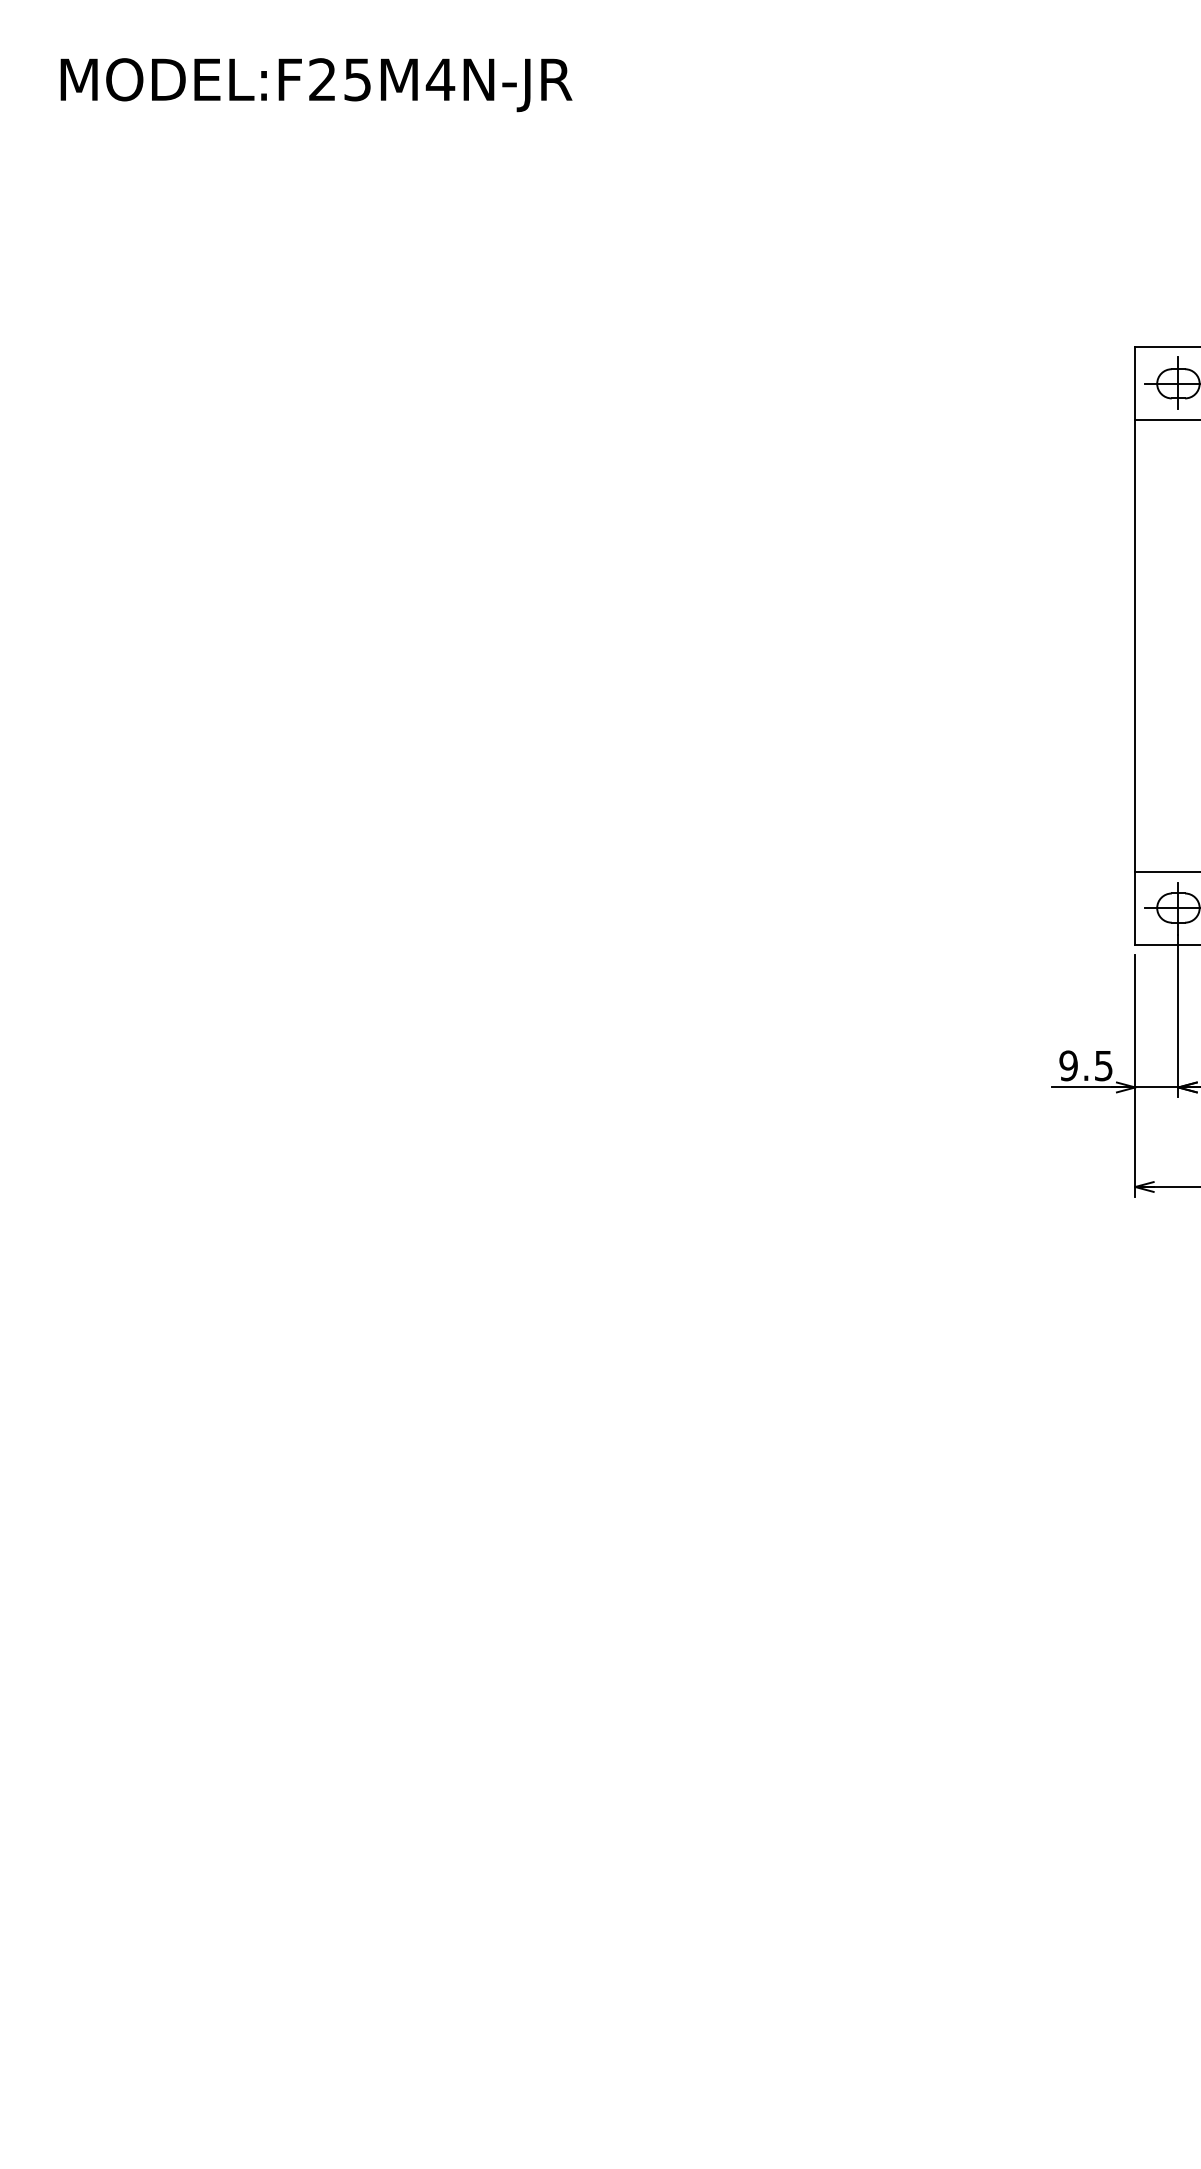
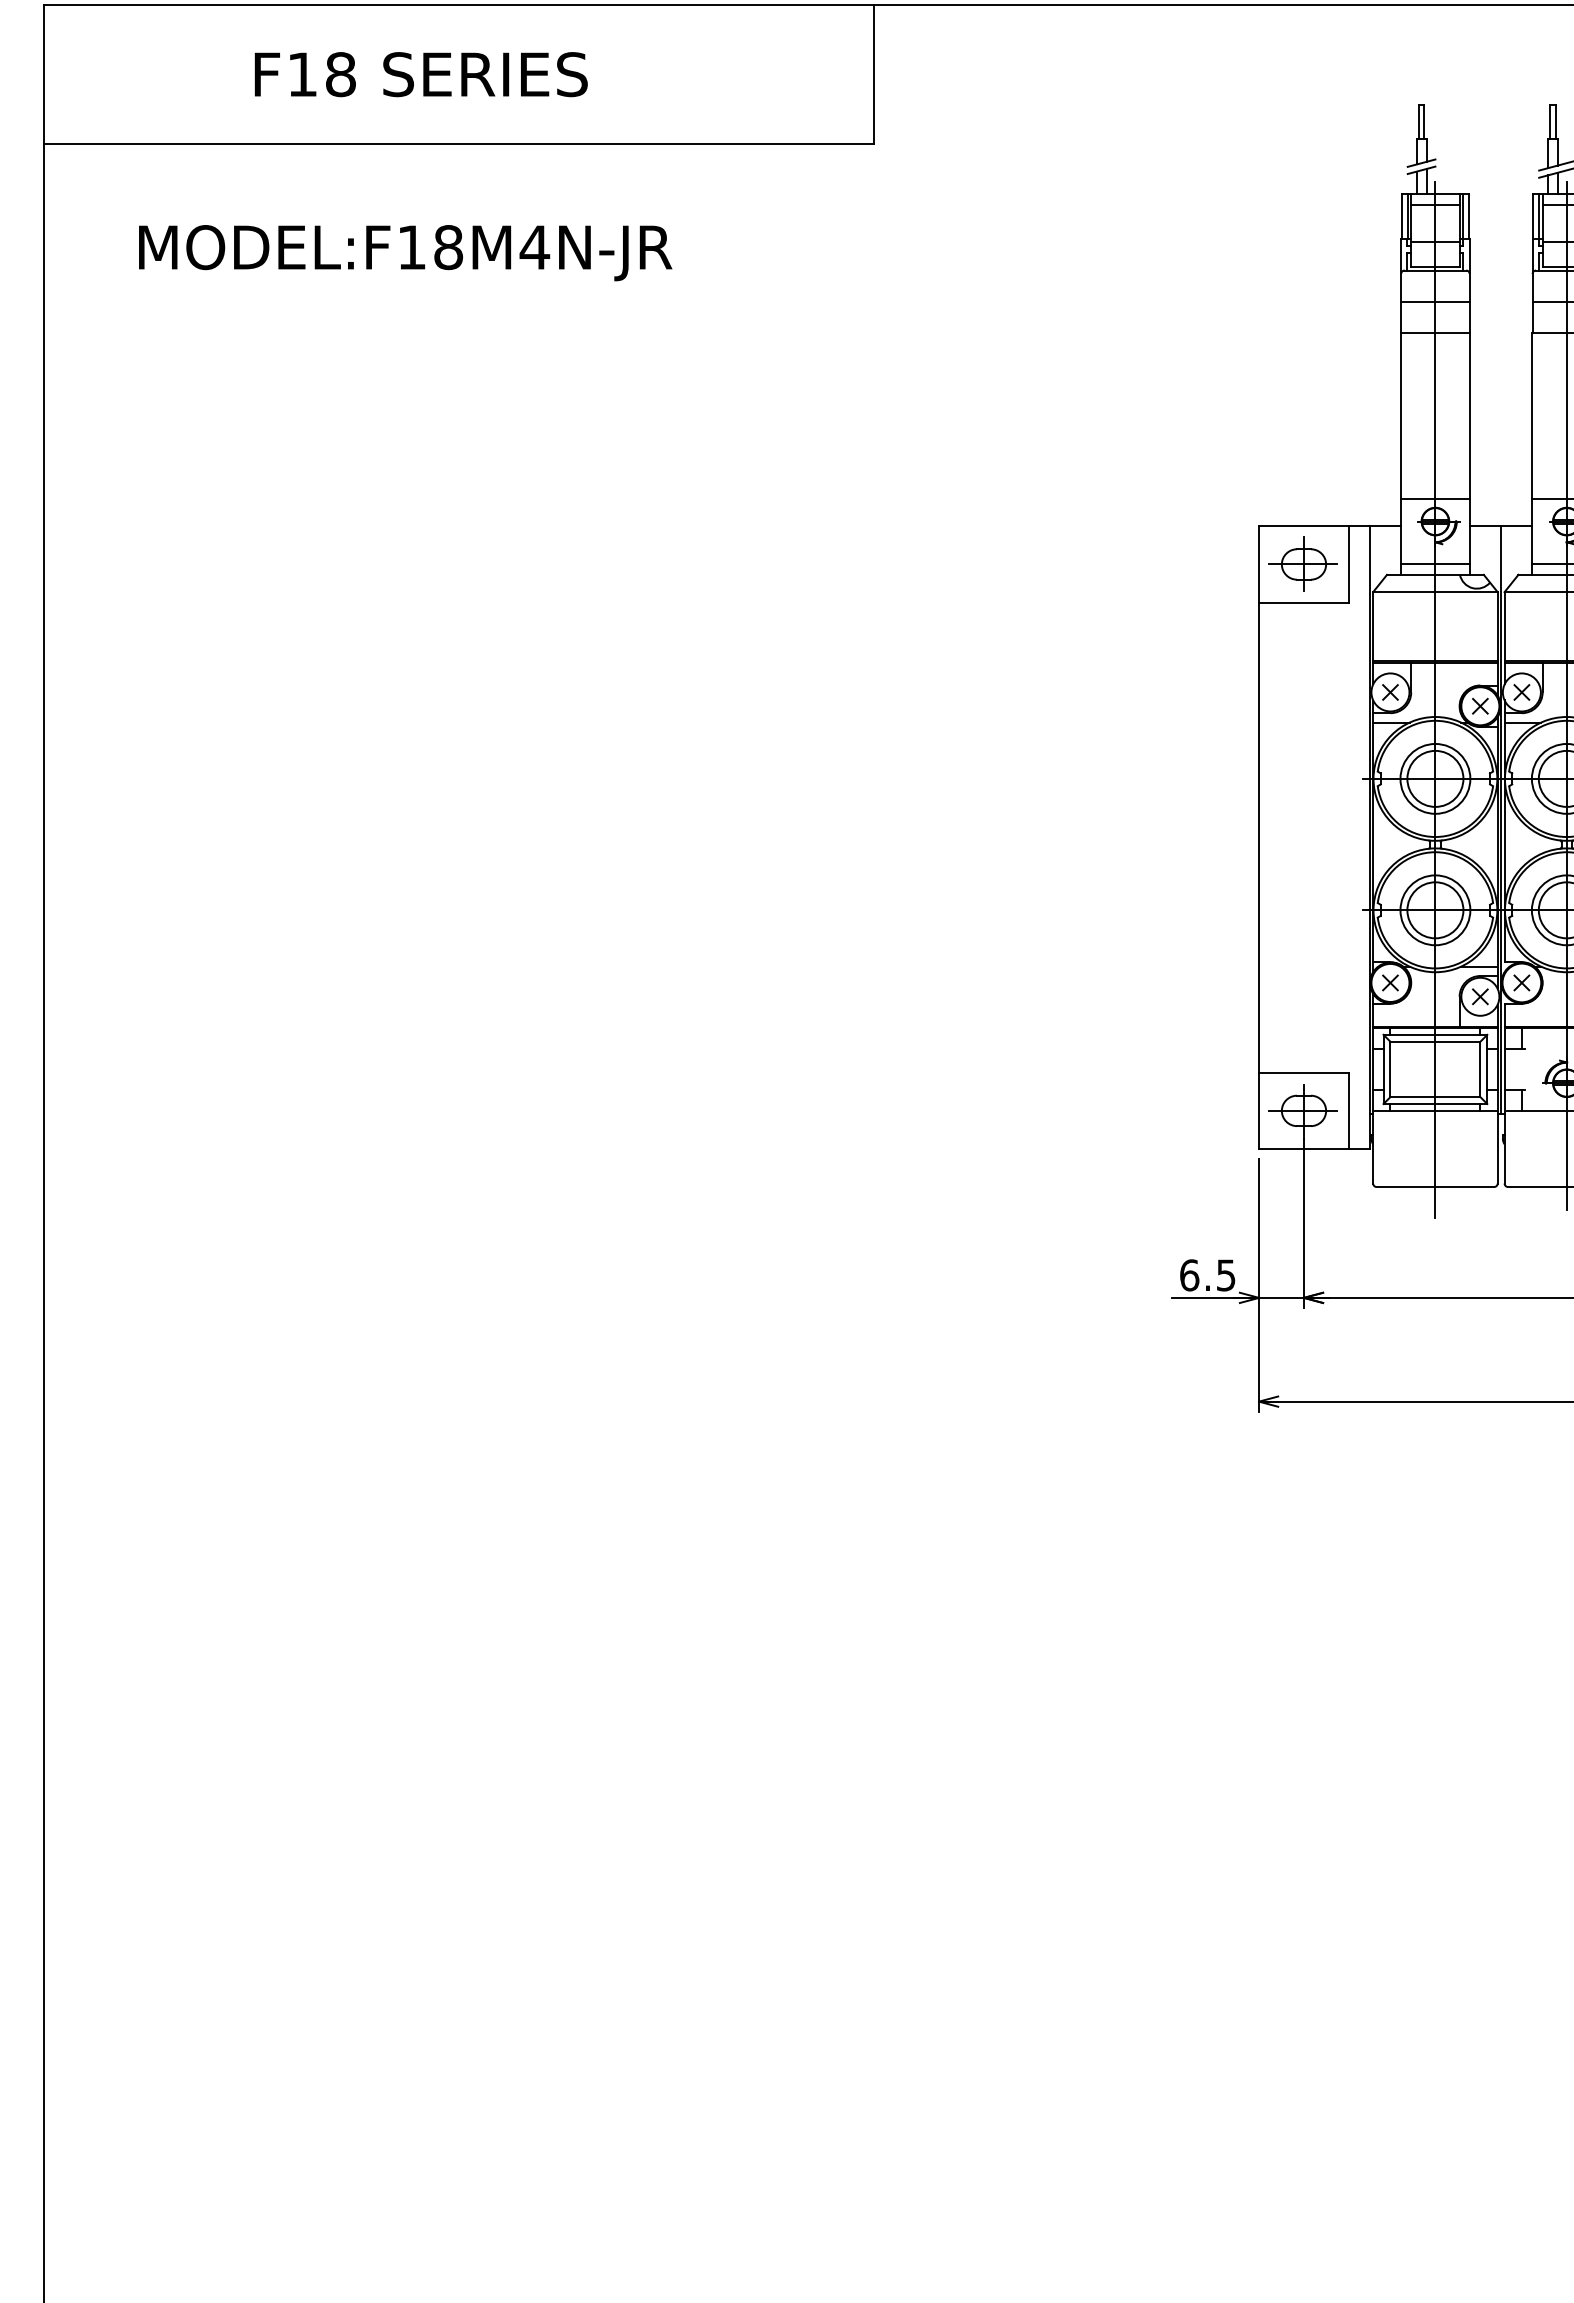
text: (340, 79) -> (430, 247), MODEL:F25M4N-JR -> MODEL:F18M4N-JR
text: (1068, 1065) -> (1189, 1275), 9.5 -> 6.5

